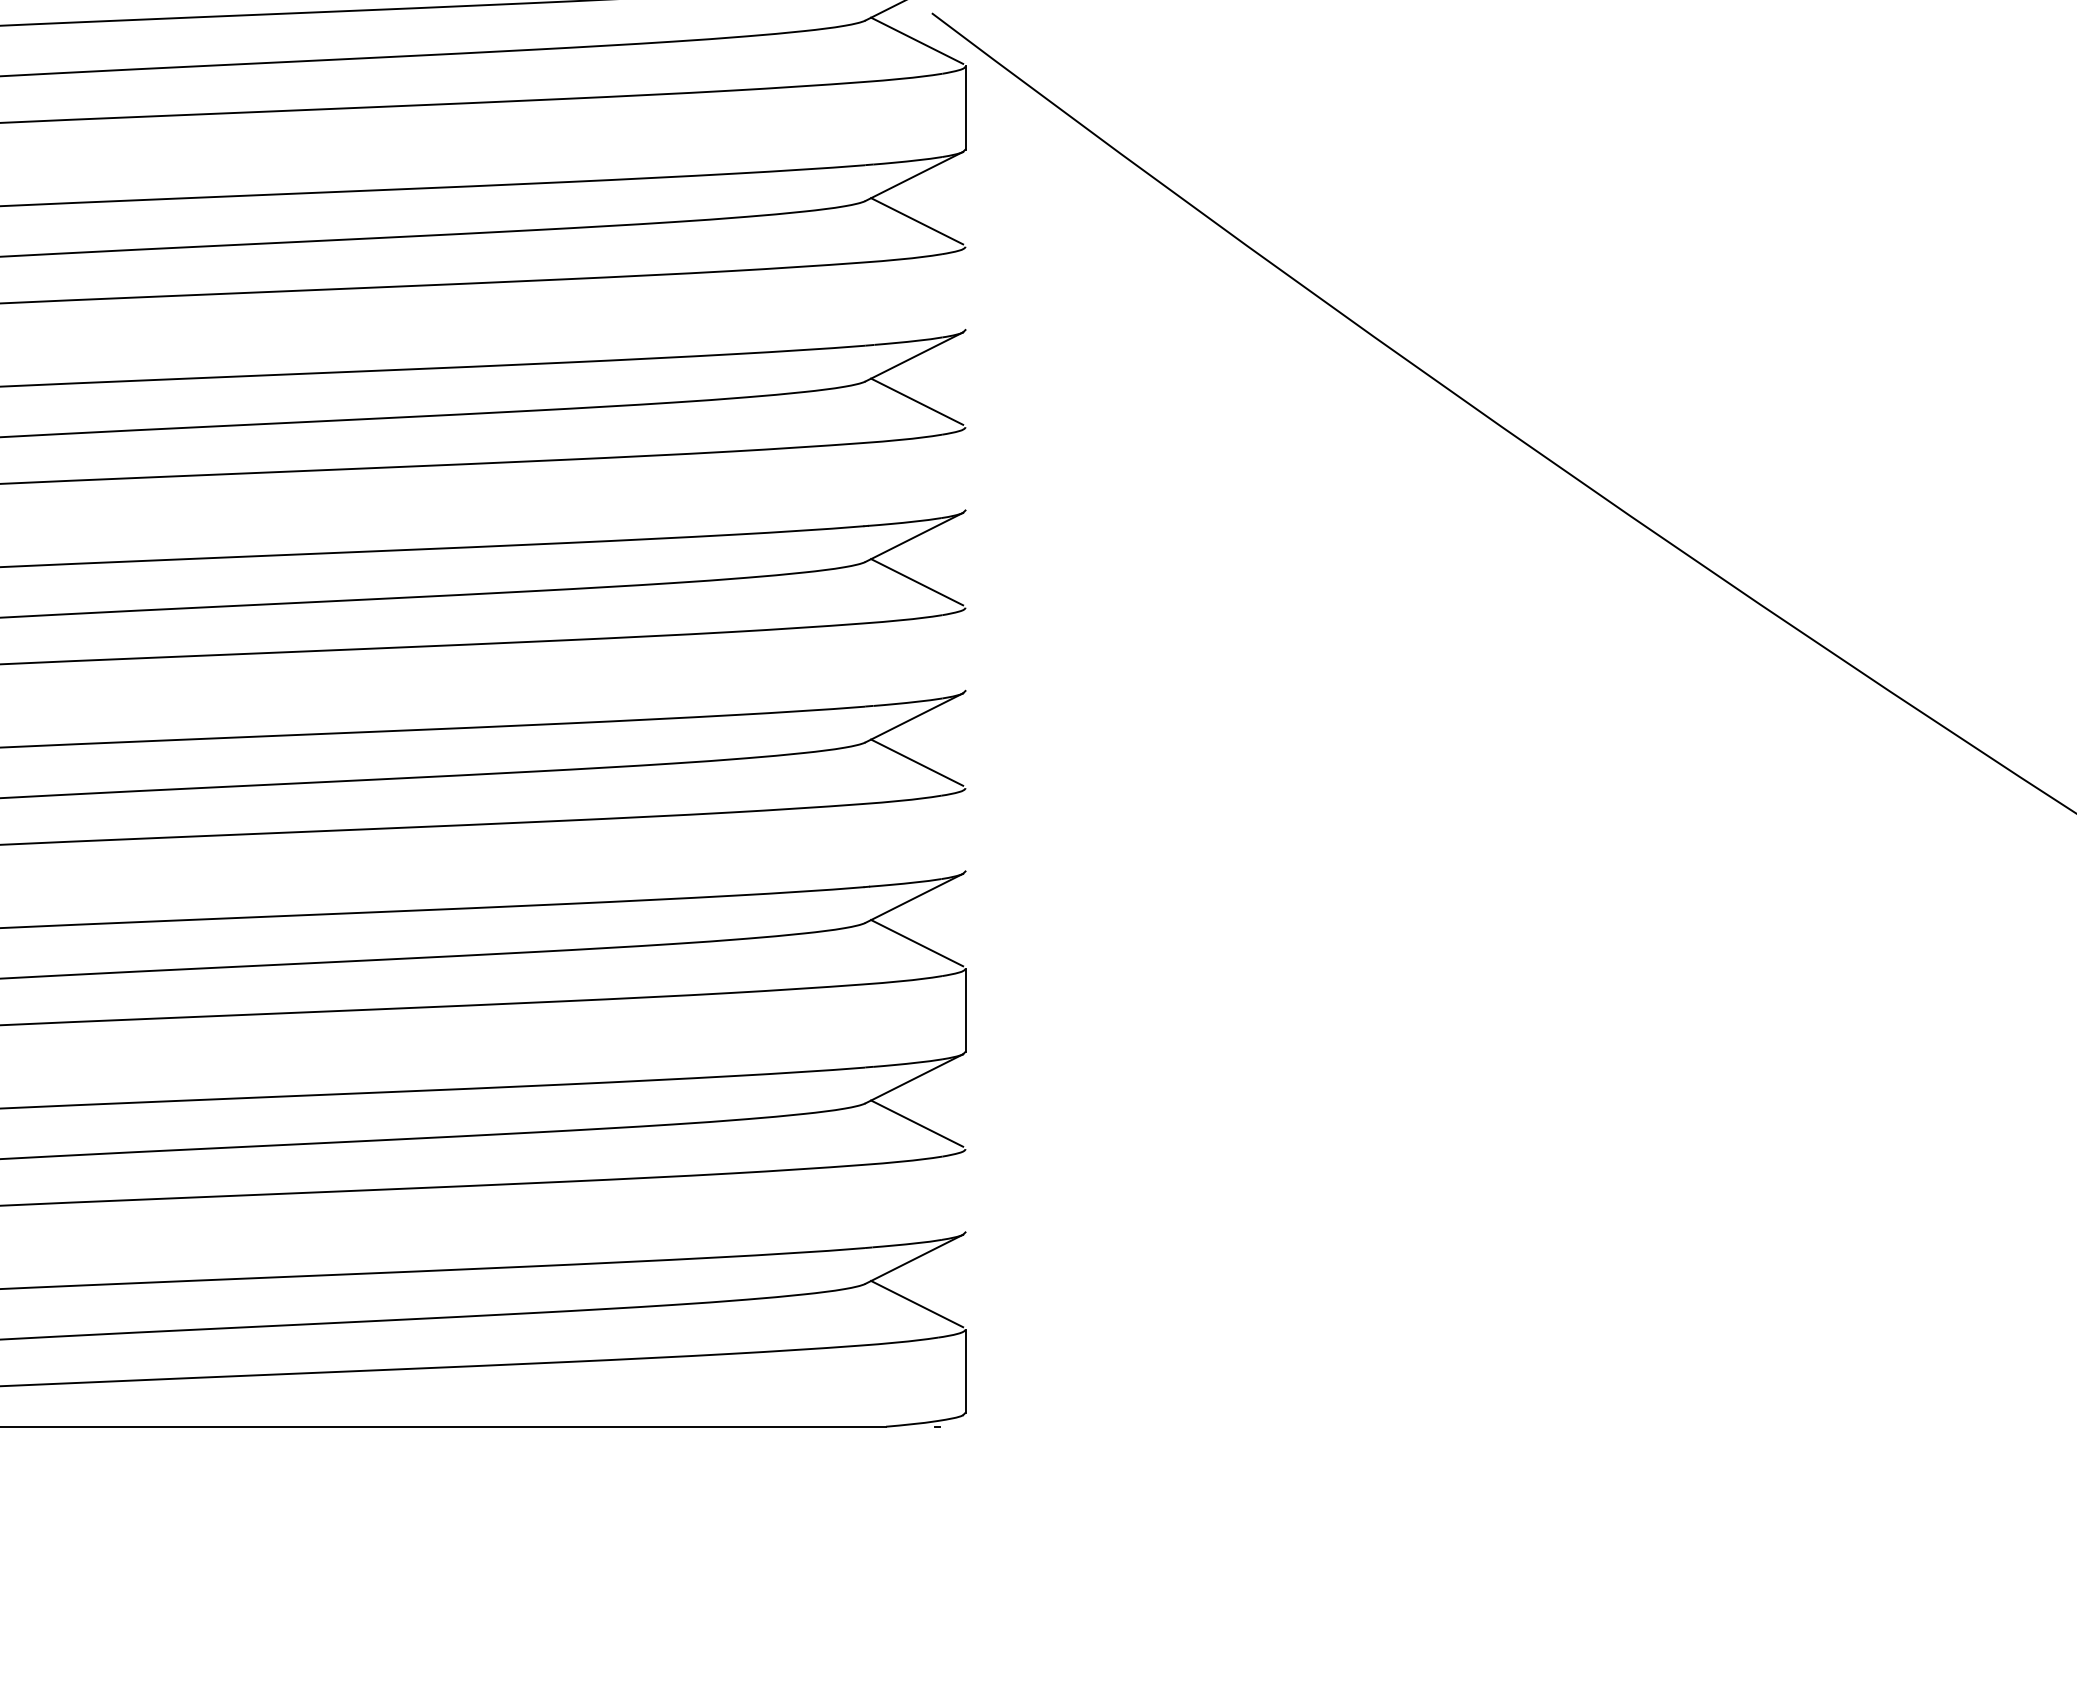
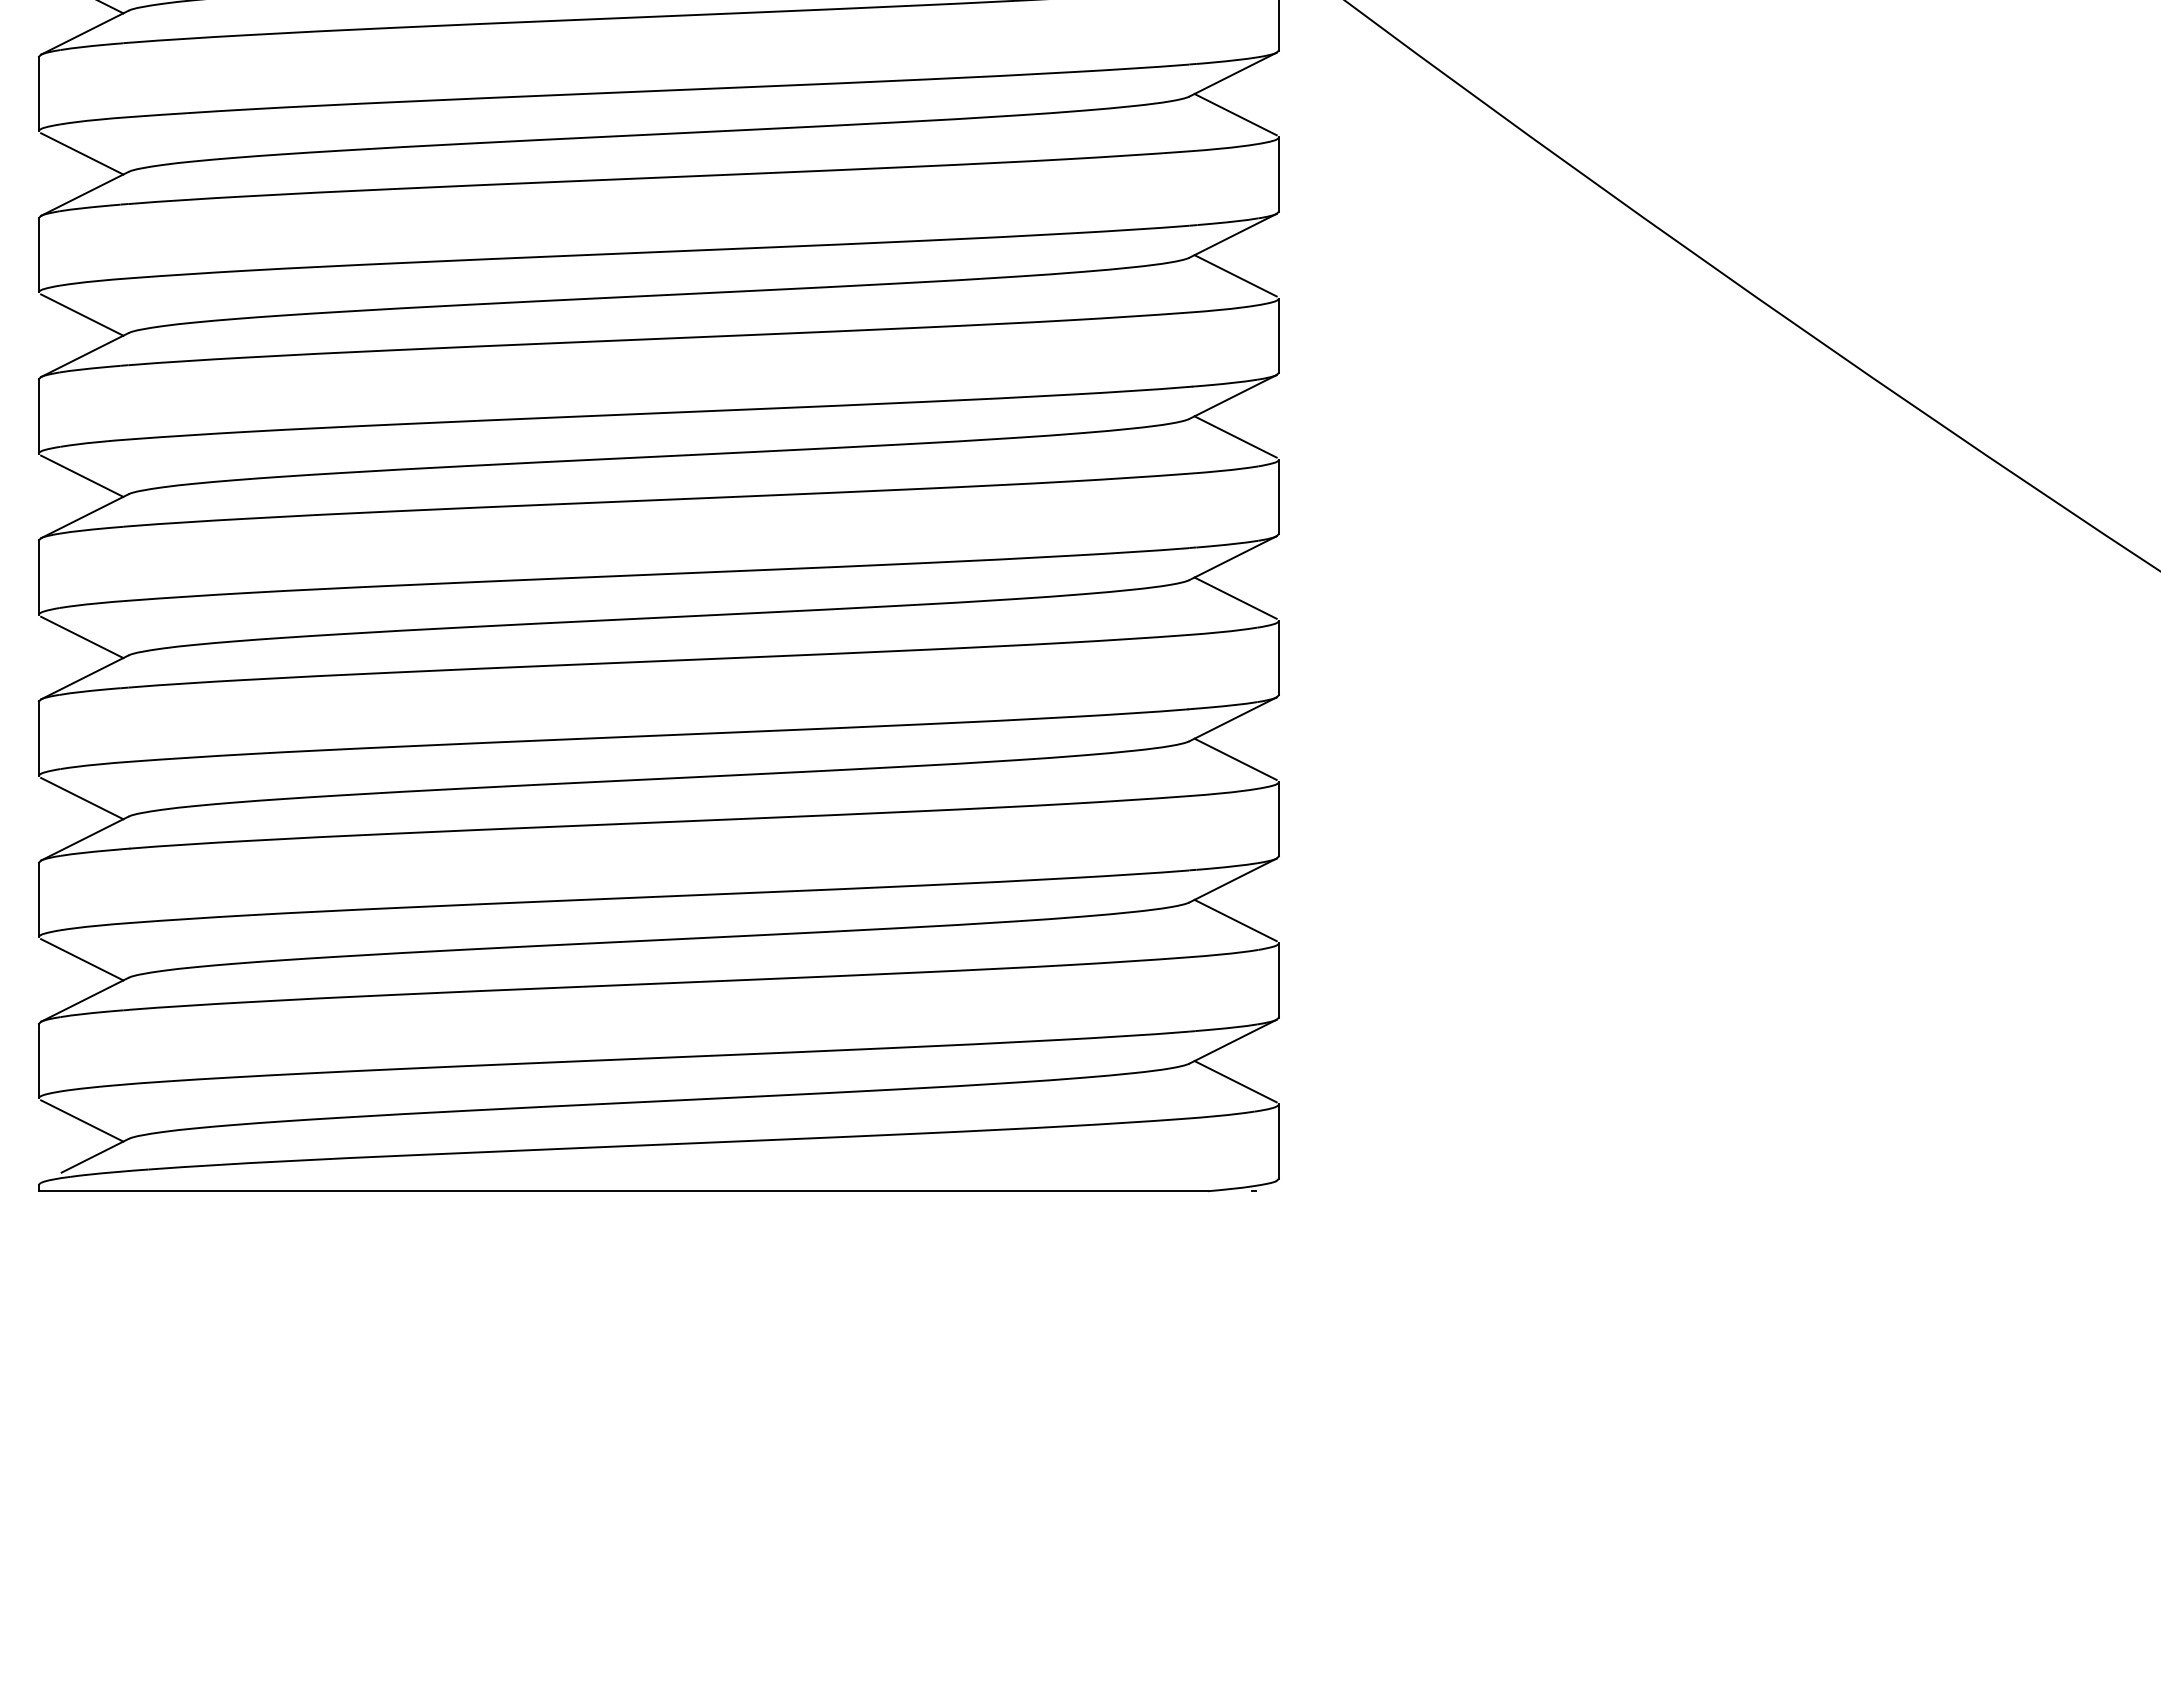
line: (965, 288) -> (1278, 174), added
line: (965, 468) -> (1278, 335), added
line: (965, 648) -> (1278, 496), added
line: (965, 829) -> (1278, 657), added
line: (965, 1190) -> (1278, 980), added

